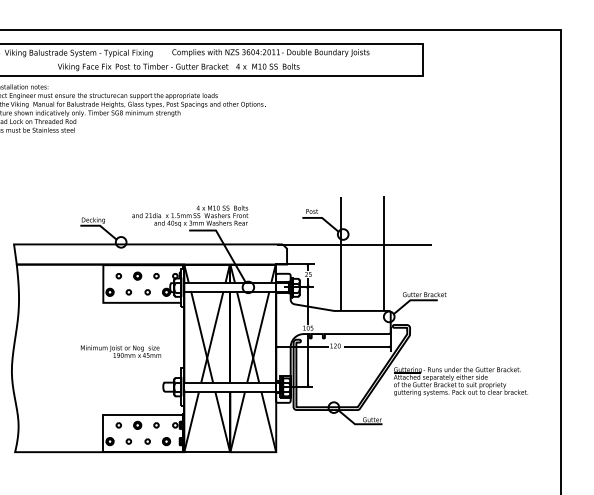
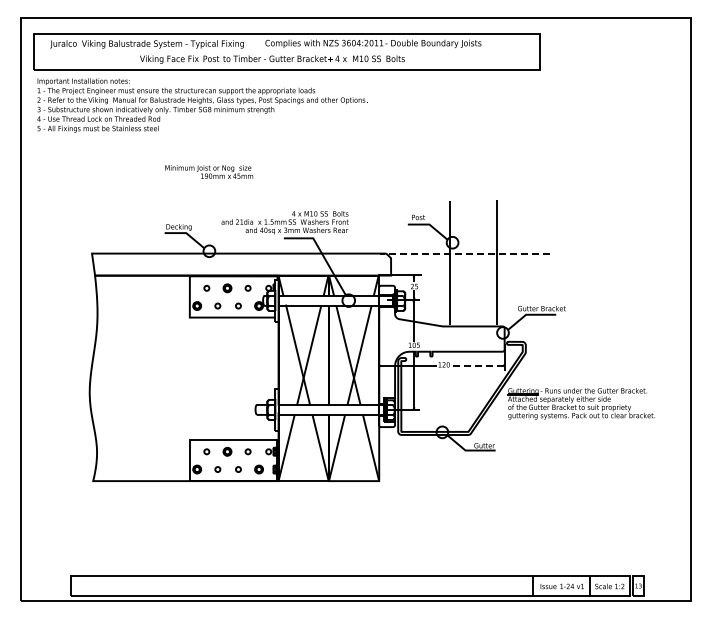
line: (354, 244) -> (464, 253), solid -> dashed
line: (366, 346) -> (478, 365), solid -> dashed
text: (121, 351) -> (209, 171), moved

